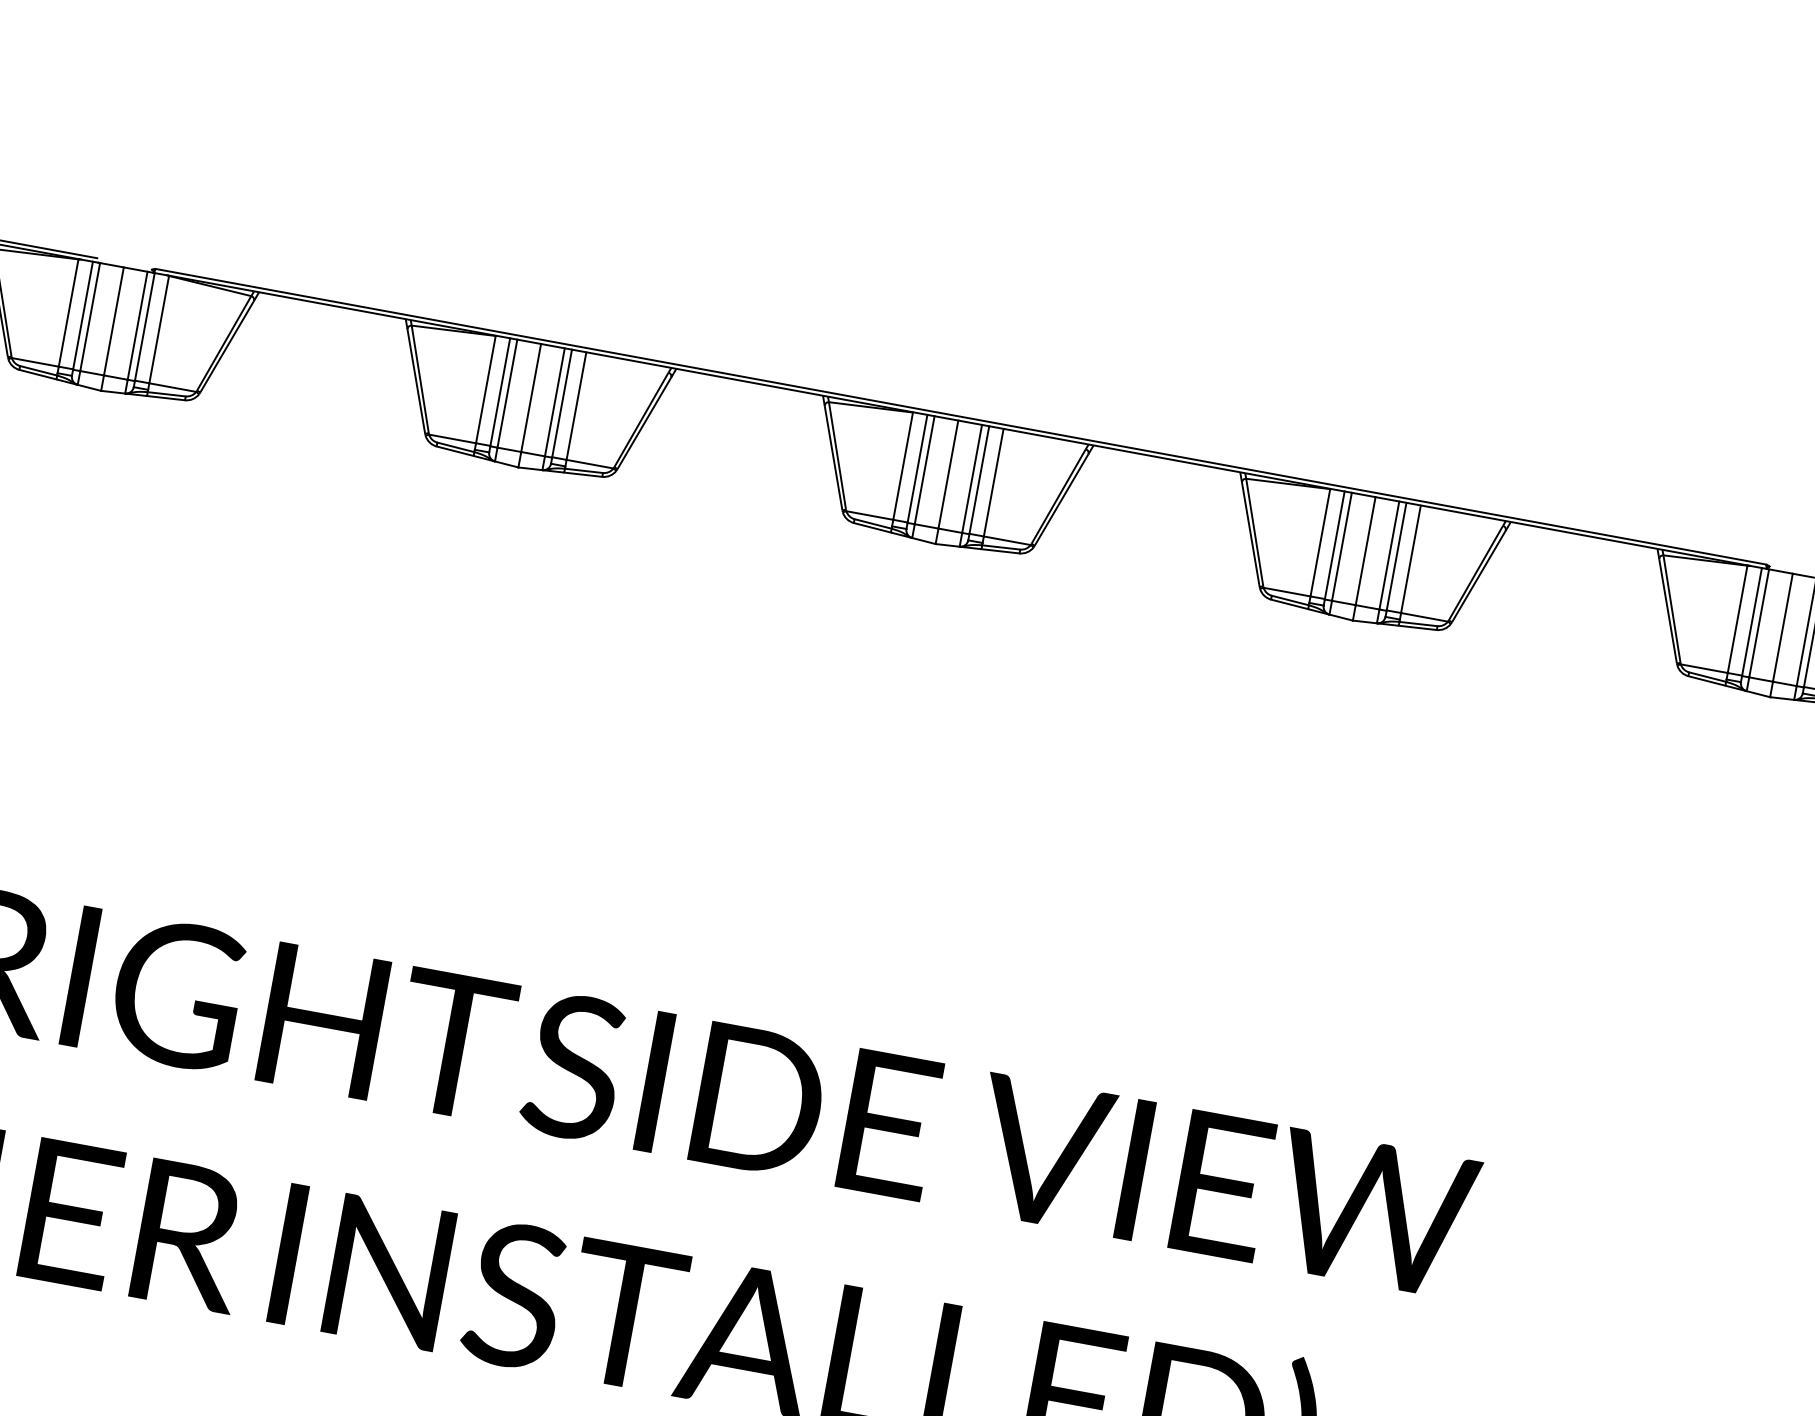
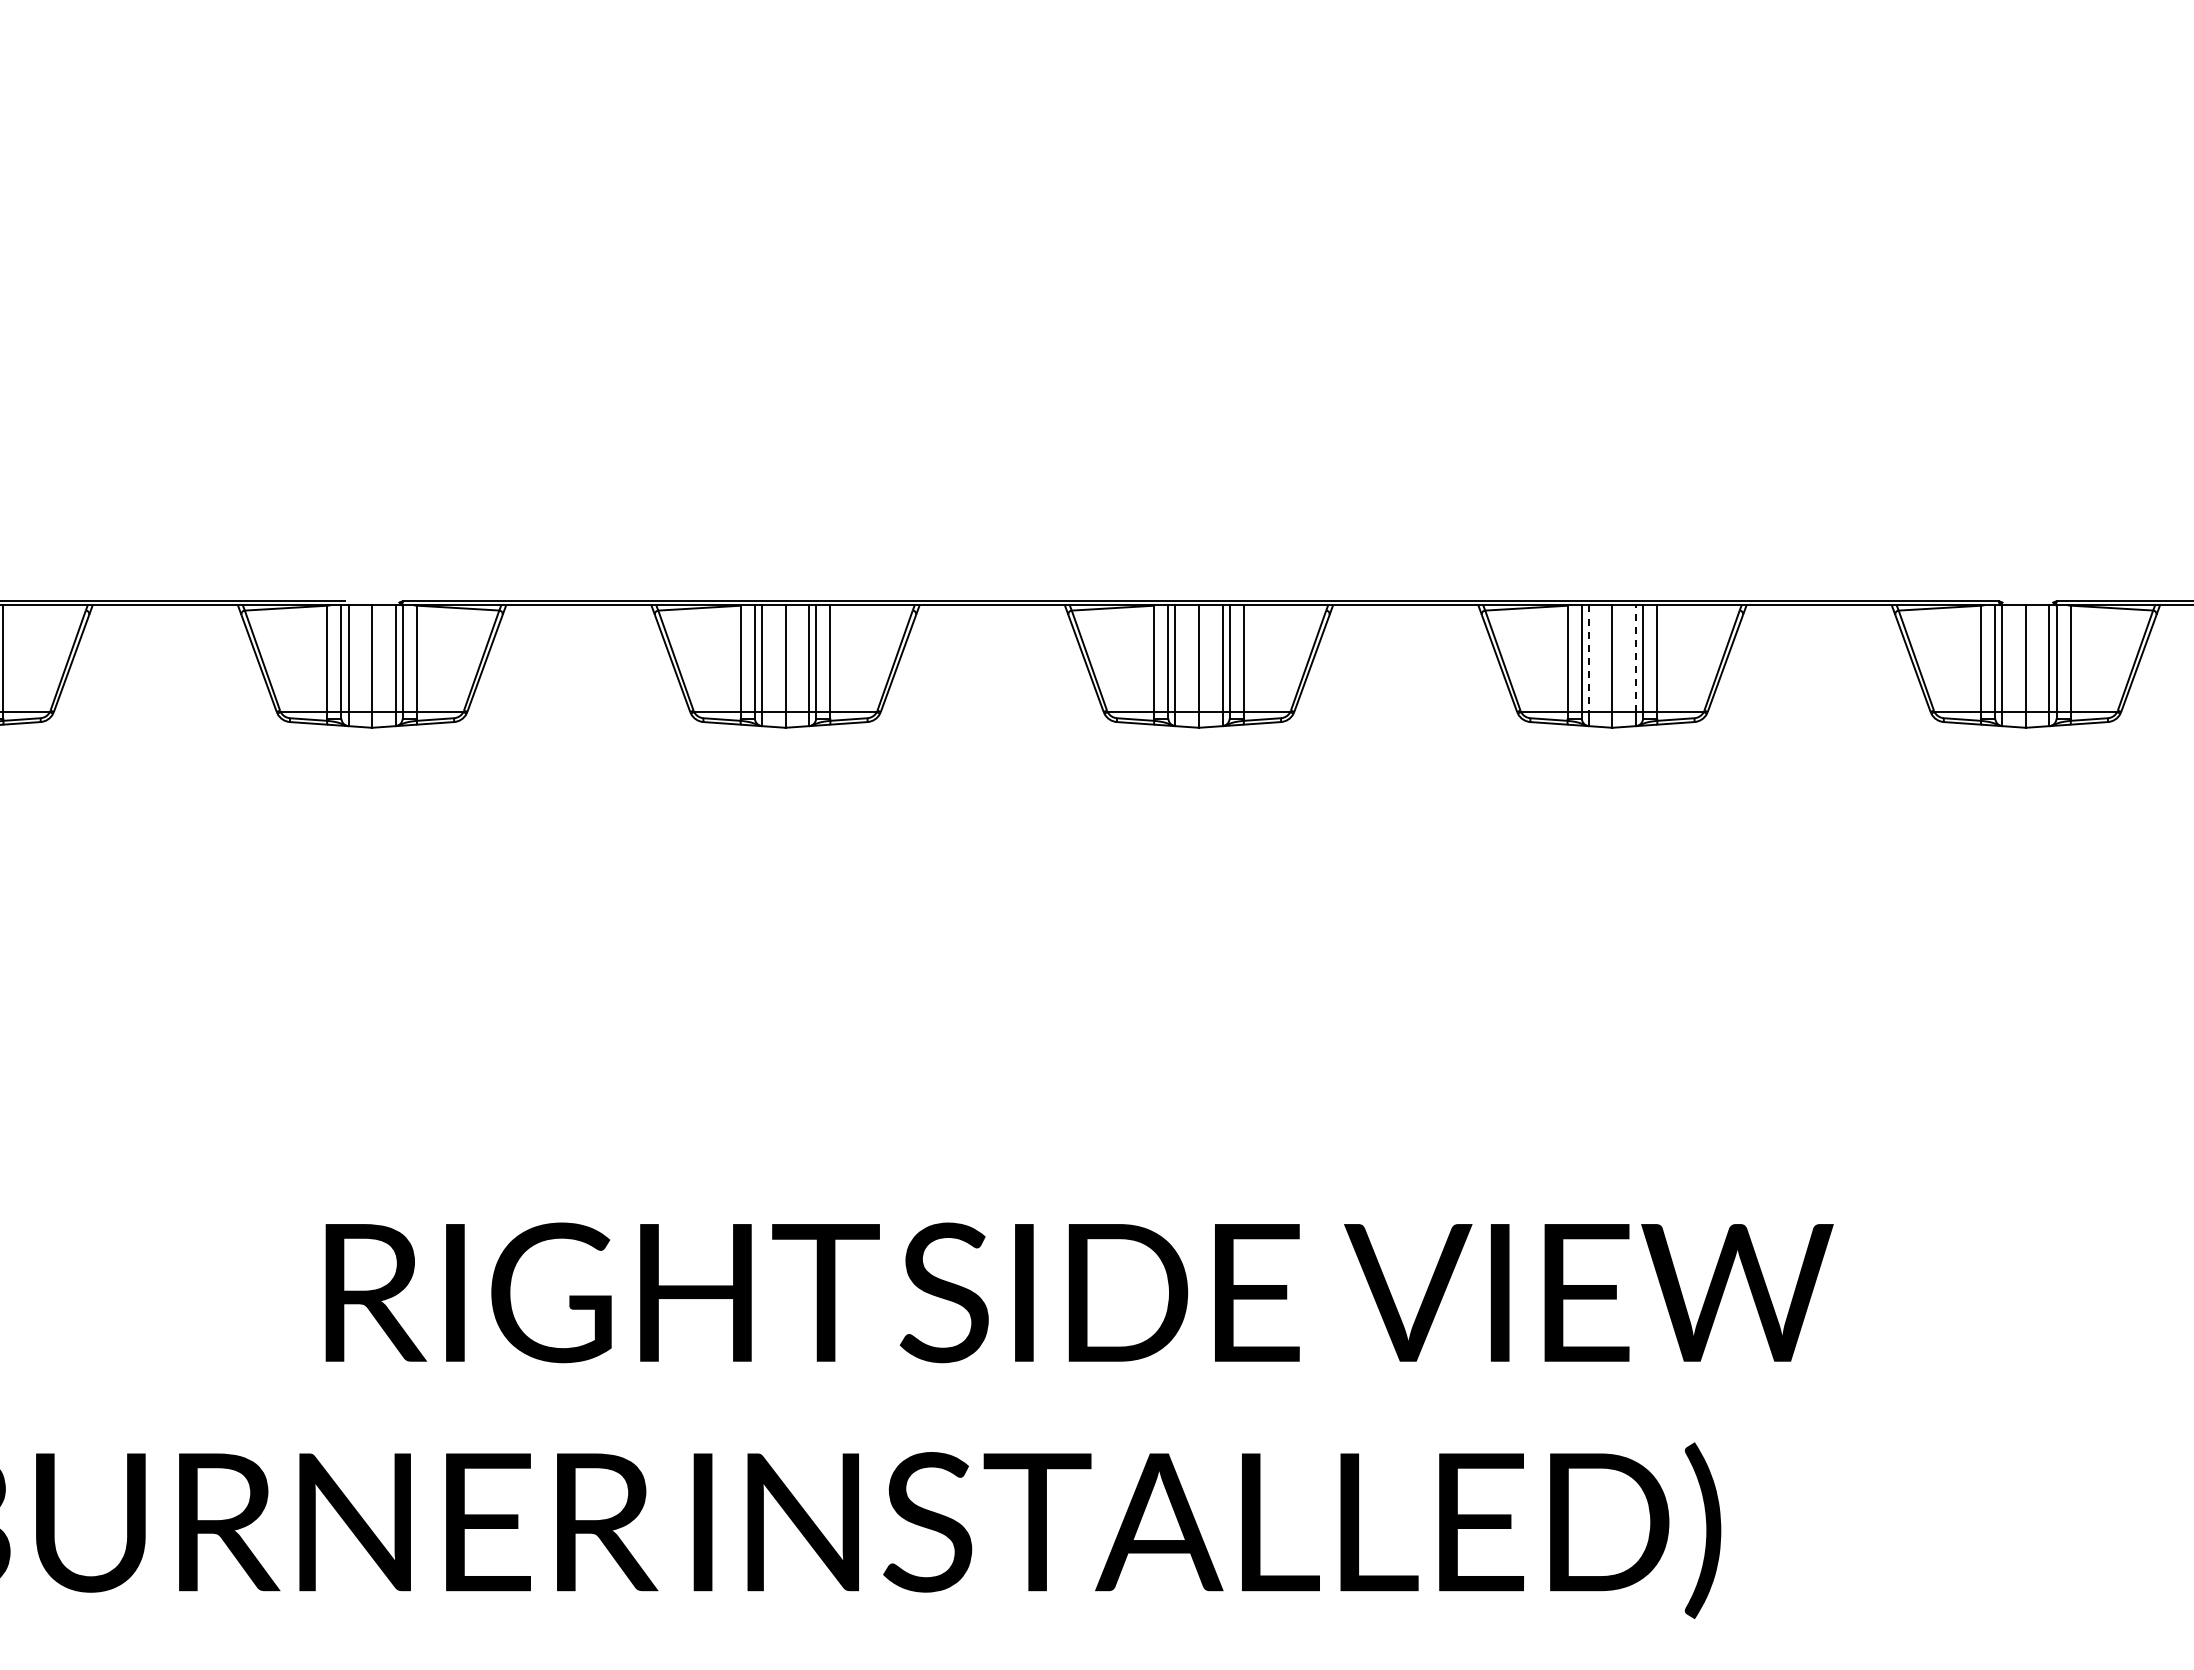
line: (1341, 546) -> (1588, 658), solid -> dashed
line: (1388, 554) -> (1635, 658), solid -> dashed

